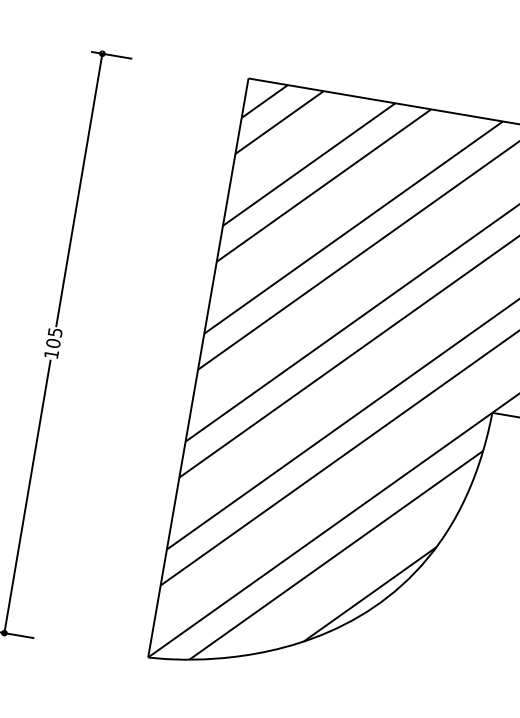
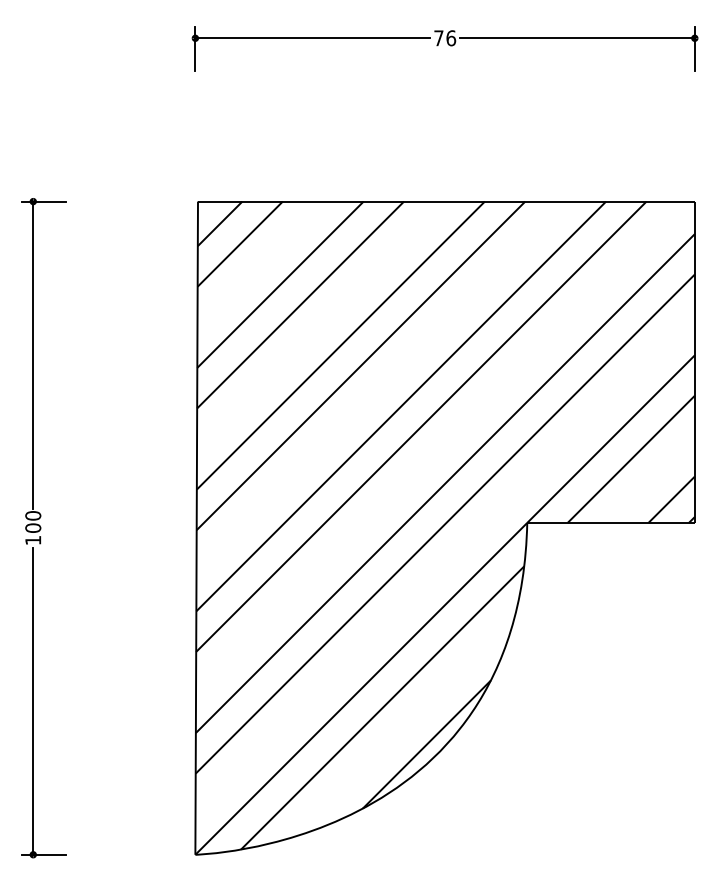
text: (55, 332) -> (33, 515), 105 -> 100

